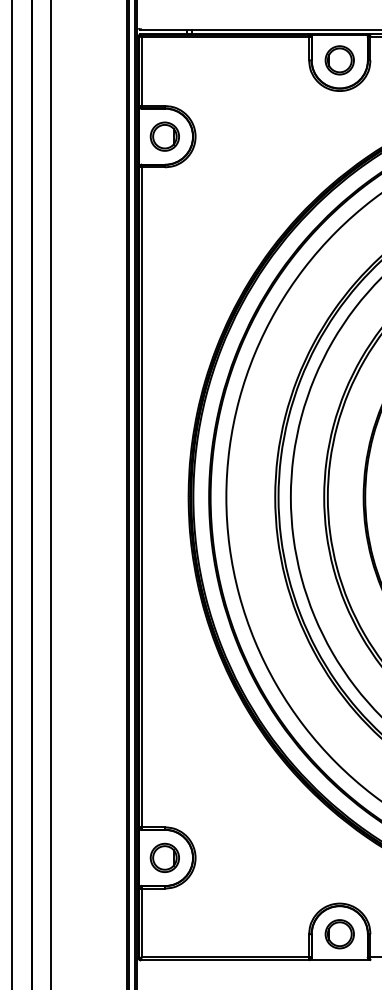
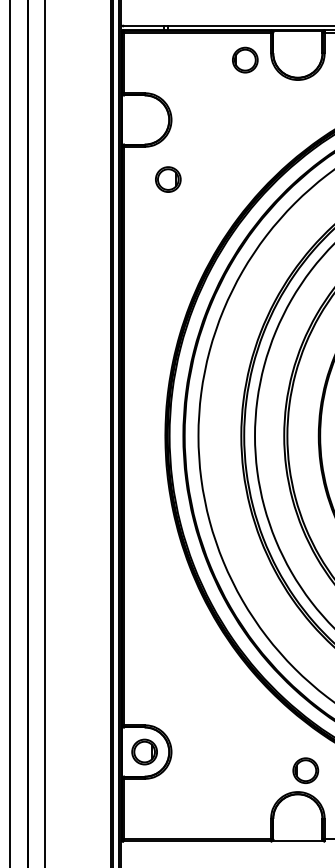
part: (339, 60) -> (245, 60), moved
part: (164, 136) -> (167, 179), moved
part: (339, 934) -> (305, 770), moved

